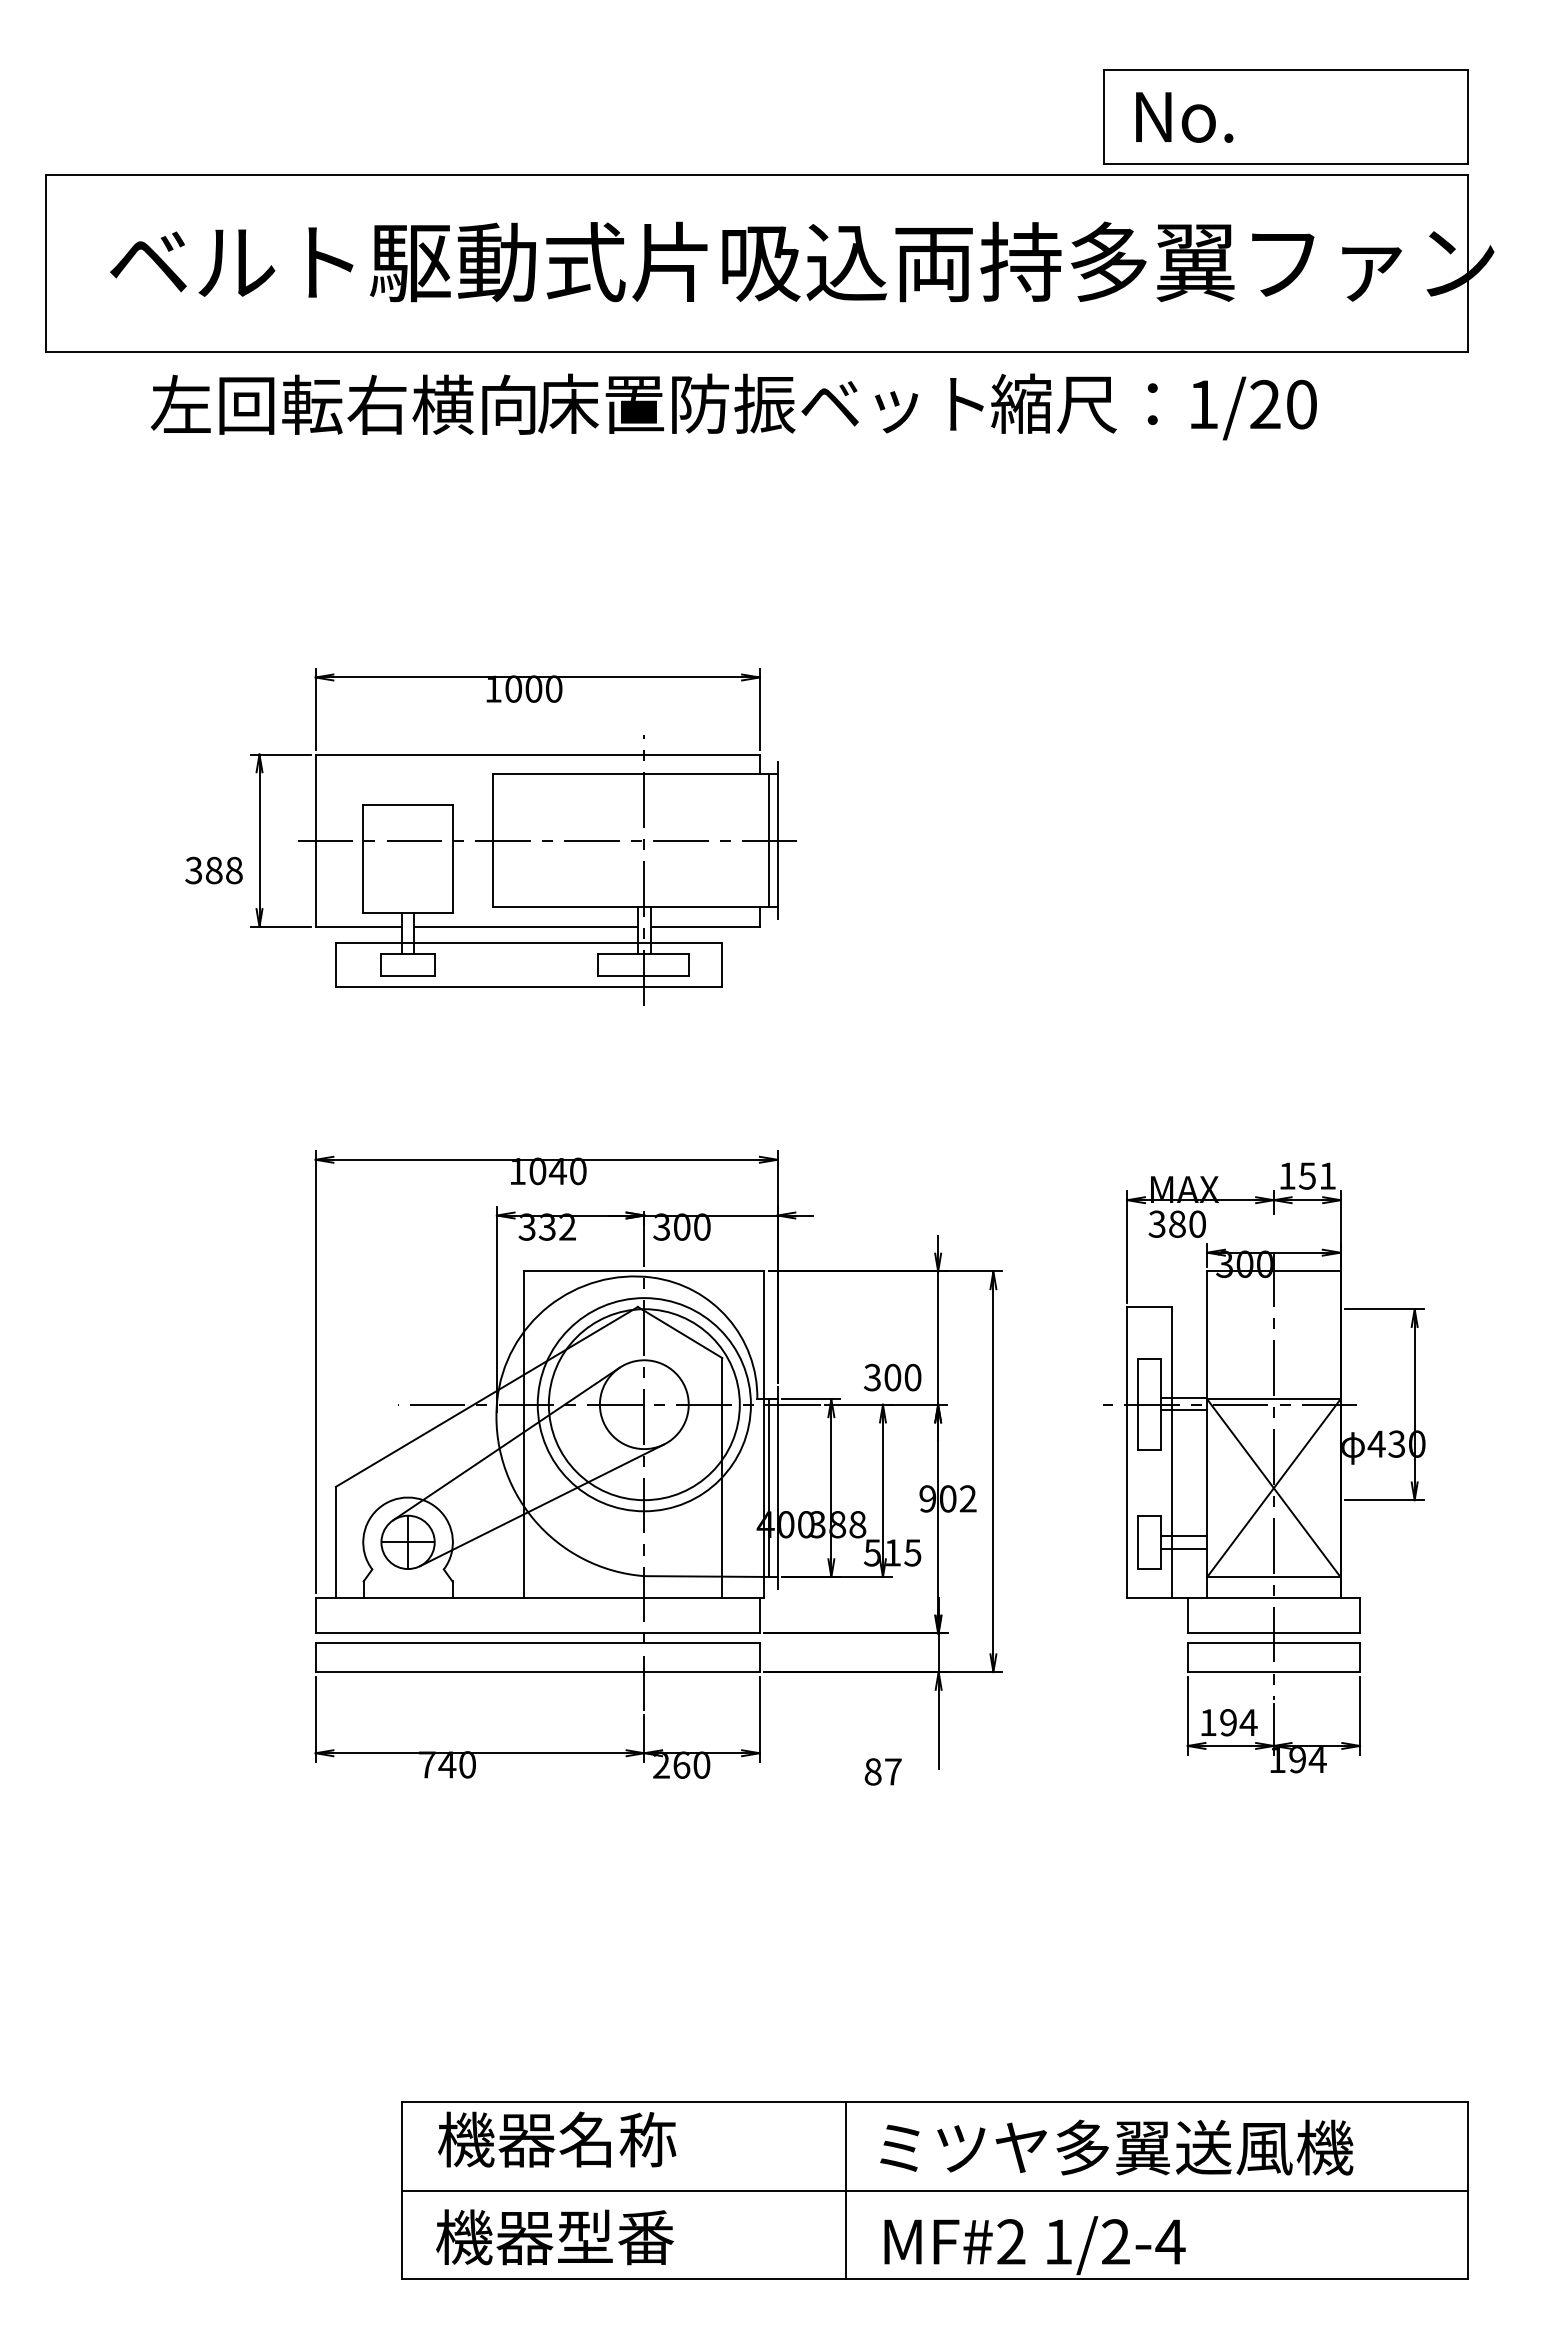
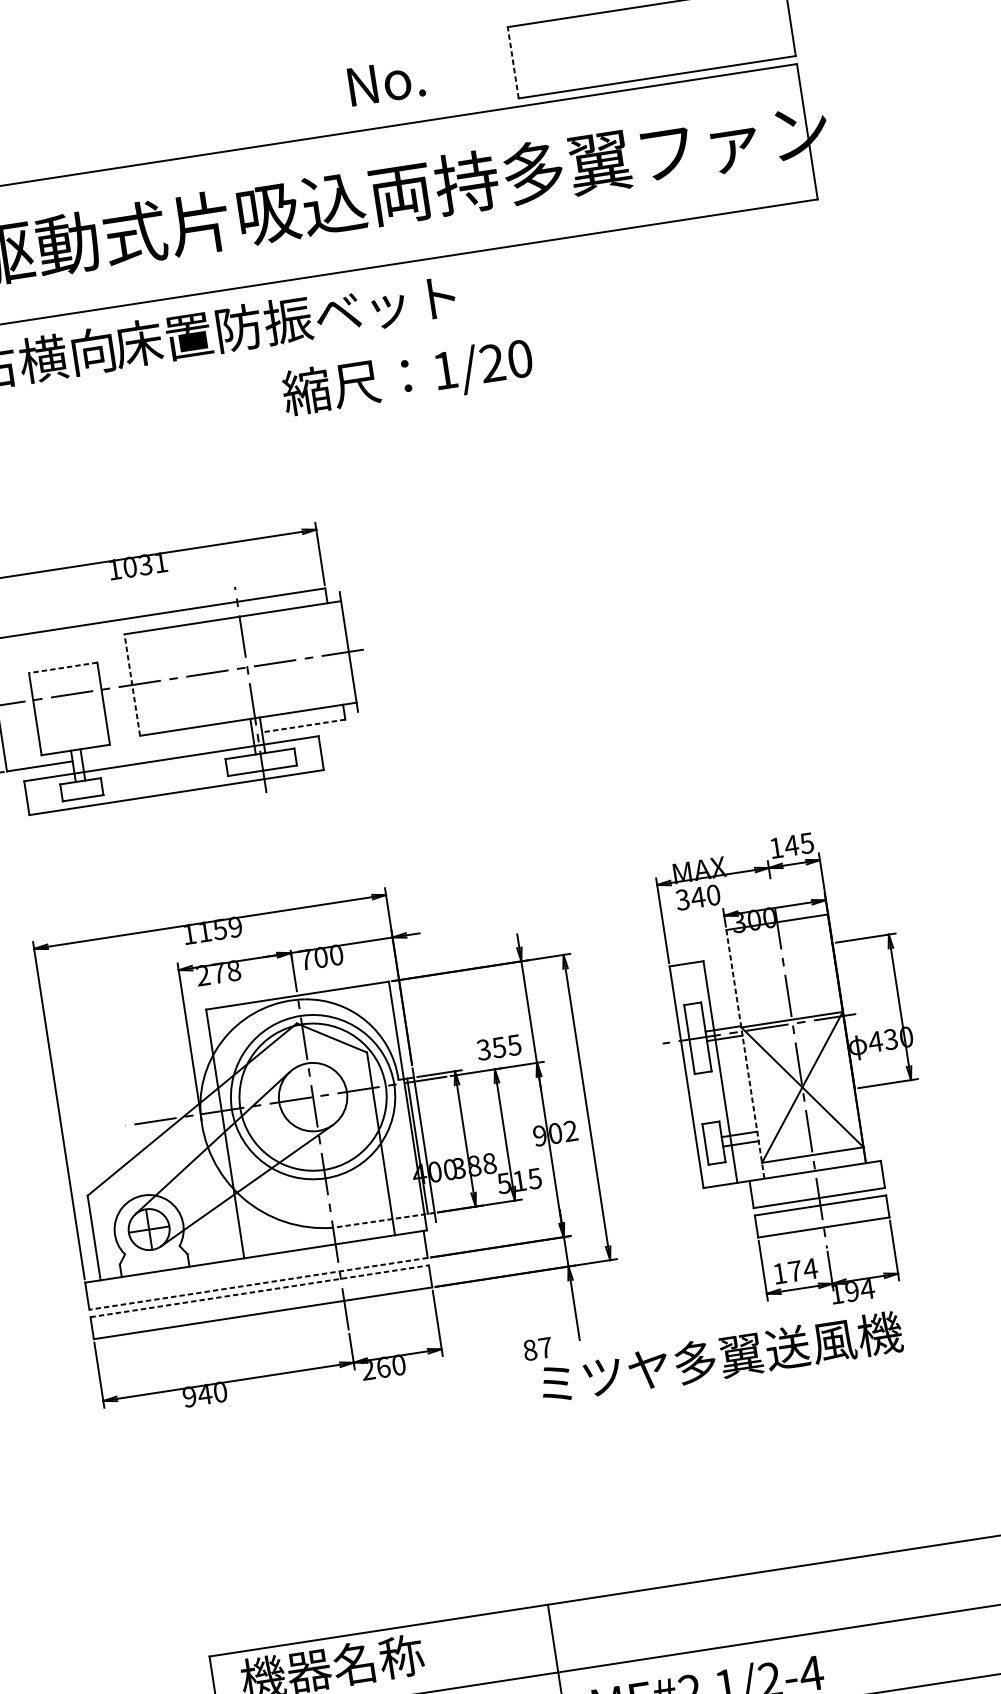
line: (1104, 117) -> (513, 62), solid -> dashed
text: (1184, 117) -> (386, 82), moved
text: (1153, 406) -> (407, 377), moved
text: (543, 688) -> (152, 563), 1000 -> 1031
line: (408, 805) -> (63, 668), solid -> dashed
line: (493, 840) -> (132, 684), solid -> dashed
line: (768, 840) -> (341, 652), removed
line: (526, 926) -> (167, 746), removed
line: (705, 926) -> (303, 725), solid -> dashed
text: (557, 1171) -> (219, 929), 1040 -> 1159
text: (1316, 1175) -> (798, 844), 151 -> 145
text: (1177, 1223) -> (698, 896), 380 -> 340
text: (547, 1226) -> (218, 972), 332 -> 278
text: (661, 1226) -> (305, 959), 300 -> 700
text: (902, 1377) -> (506, 1046), 300 -> 355
line: (1207, 1435) -> (745, 1054), solid -> dashed
line: (710, 1576) -> (383, 1220), solid -> dashed
line: (537, 1633) -> (258, 1283), solid -> dashed
line: (538, 1643) -> (260, 1291), solid -> dashed
text: (1228, 1722) -> (795, 1271), 194 -> 174
text: (427, 1764) -> (189, 1396), 740 -> 940
text: (1116, 2147) -> (721, 1358), moved

